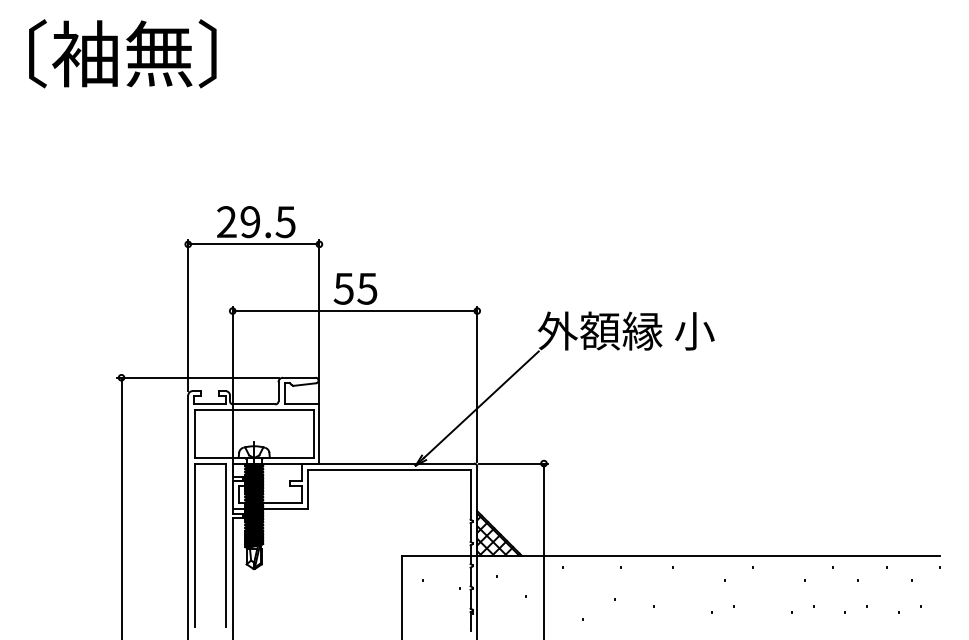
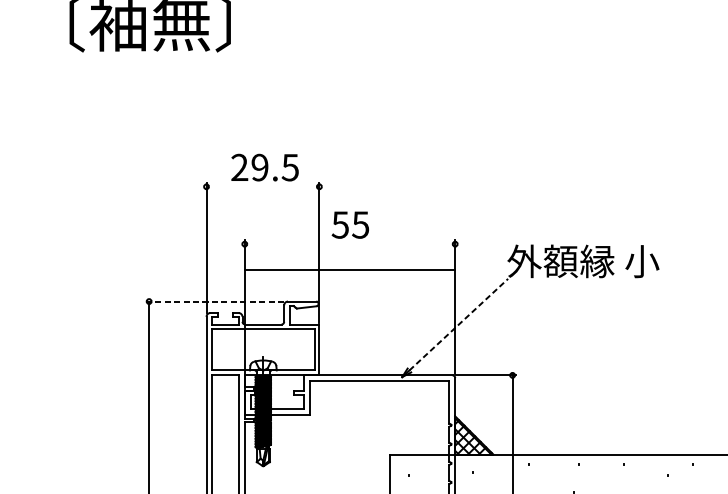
line: (253, 244) -> (262, 186), removed
line: (354, 311) -> (349, 270), moved
line: (197, 377) -> (214, 301), solid -> dashed
line: (481, 404) -> (458, 324), solid -> dashed

